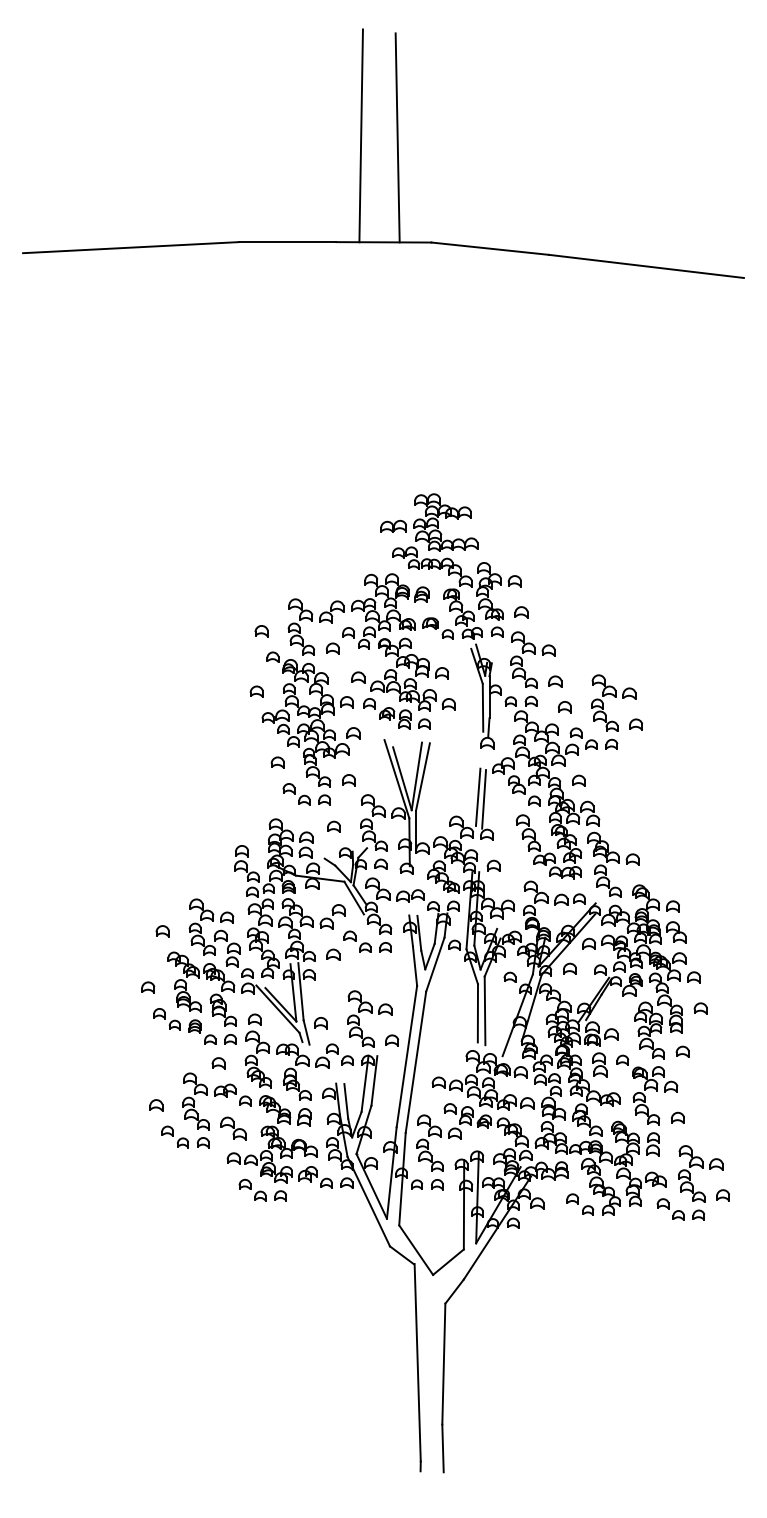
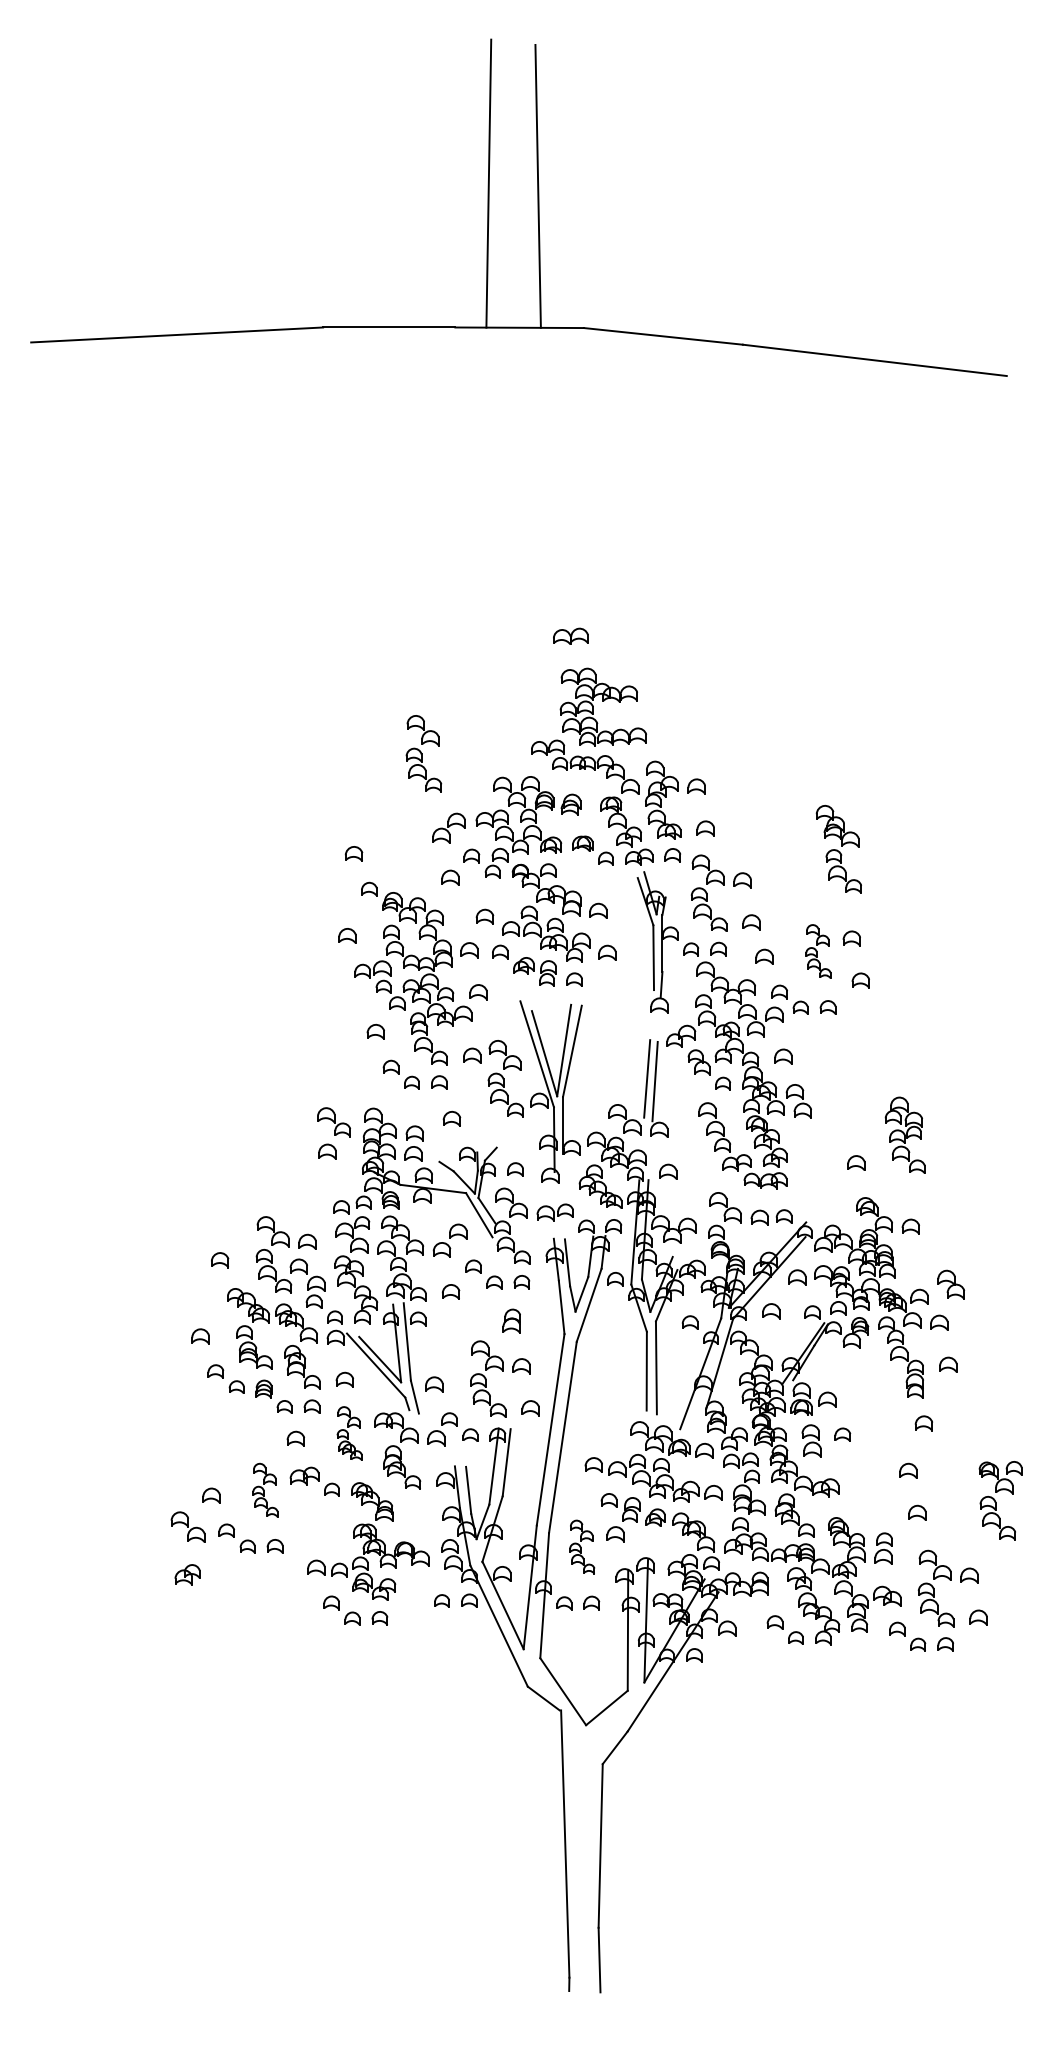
part: (393, 525) -> (570, 635), moved
part: (301, 627) -> (423, 753), moved
part: (604, 703) -> (818, 951), size x0.7
part: (373, 822) -> (505, 1078), moved
part: (604, 865) -> (838, 849), moved
part: (246, 871) -> (333, 1122), moved
part: (675, 932) -> (950, 1284), moved
part: (649, 1029) -> (904, 1134), moved
part: (258, 1059) -> (349, 1433), size x0.7
part: (648, 1095) -> (1000, 1500), moved
part: (196, 1100) -> (265, 1489), size x0.7
part: (304, 1116) -> (511, 1320), moved
part: (233, 1128) -> (187, 1526), moved
part: (430, 1142) -> (582, 1546), size x0.7
part: (307, 1173) -> (187, 1574), moved

